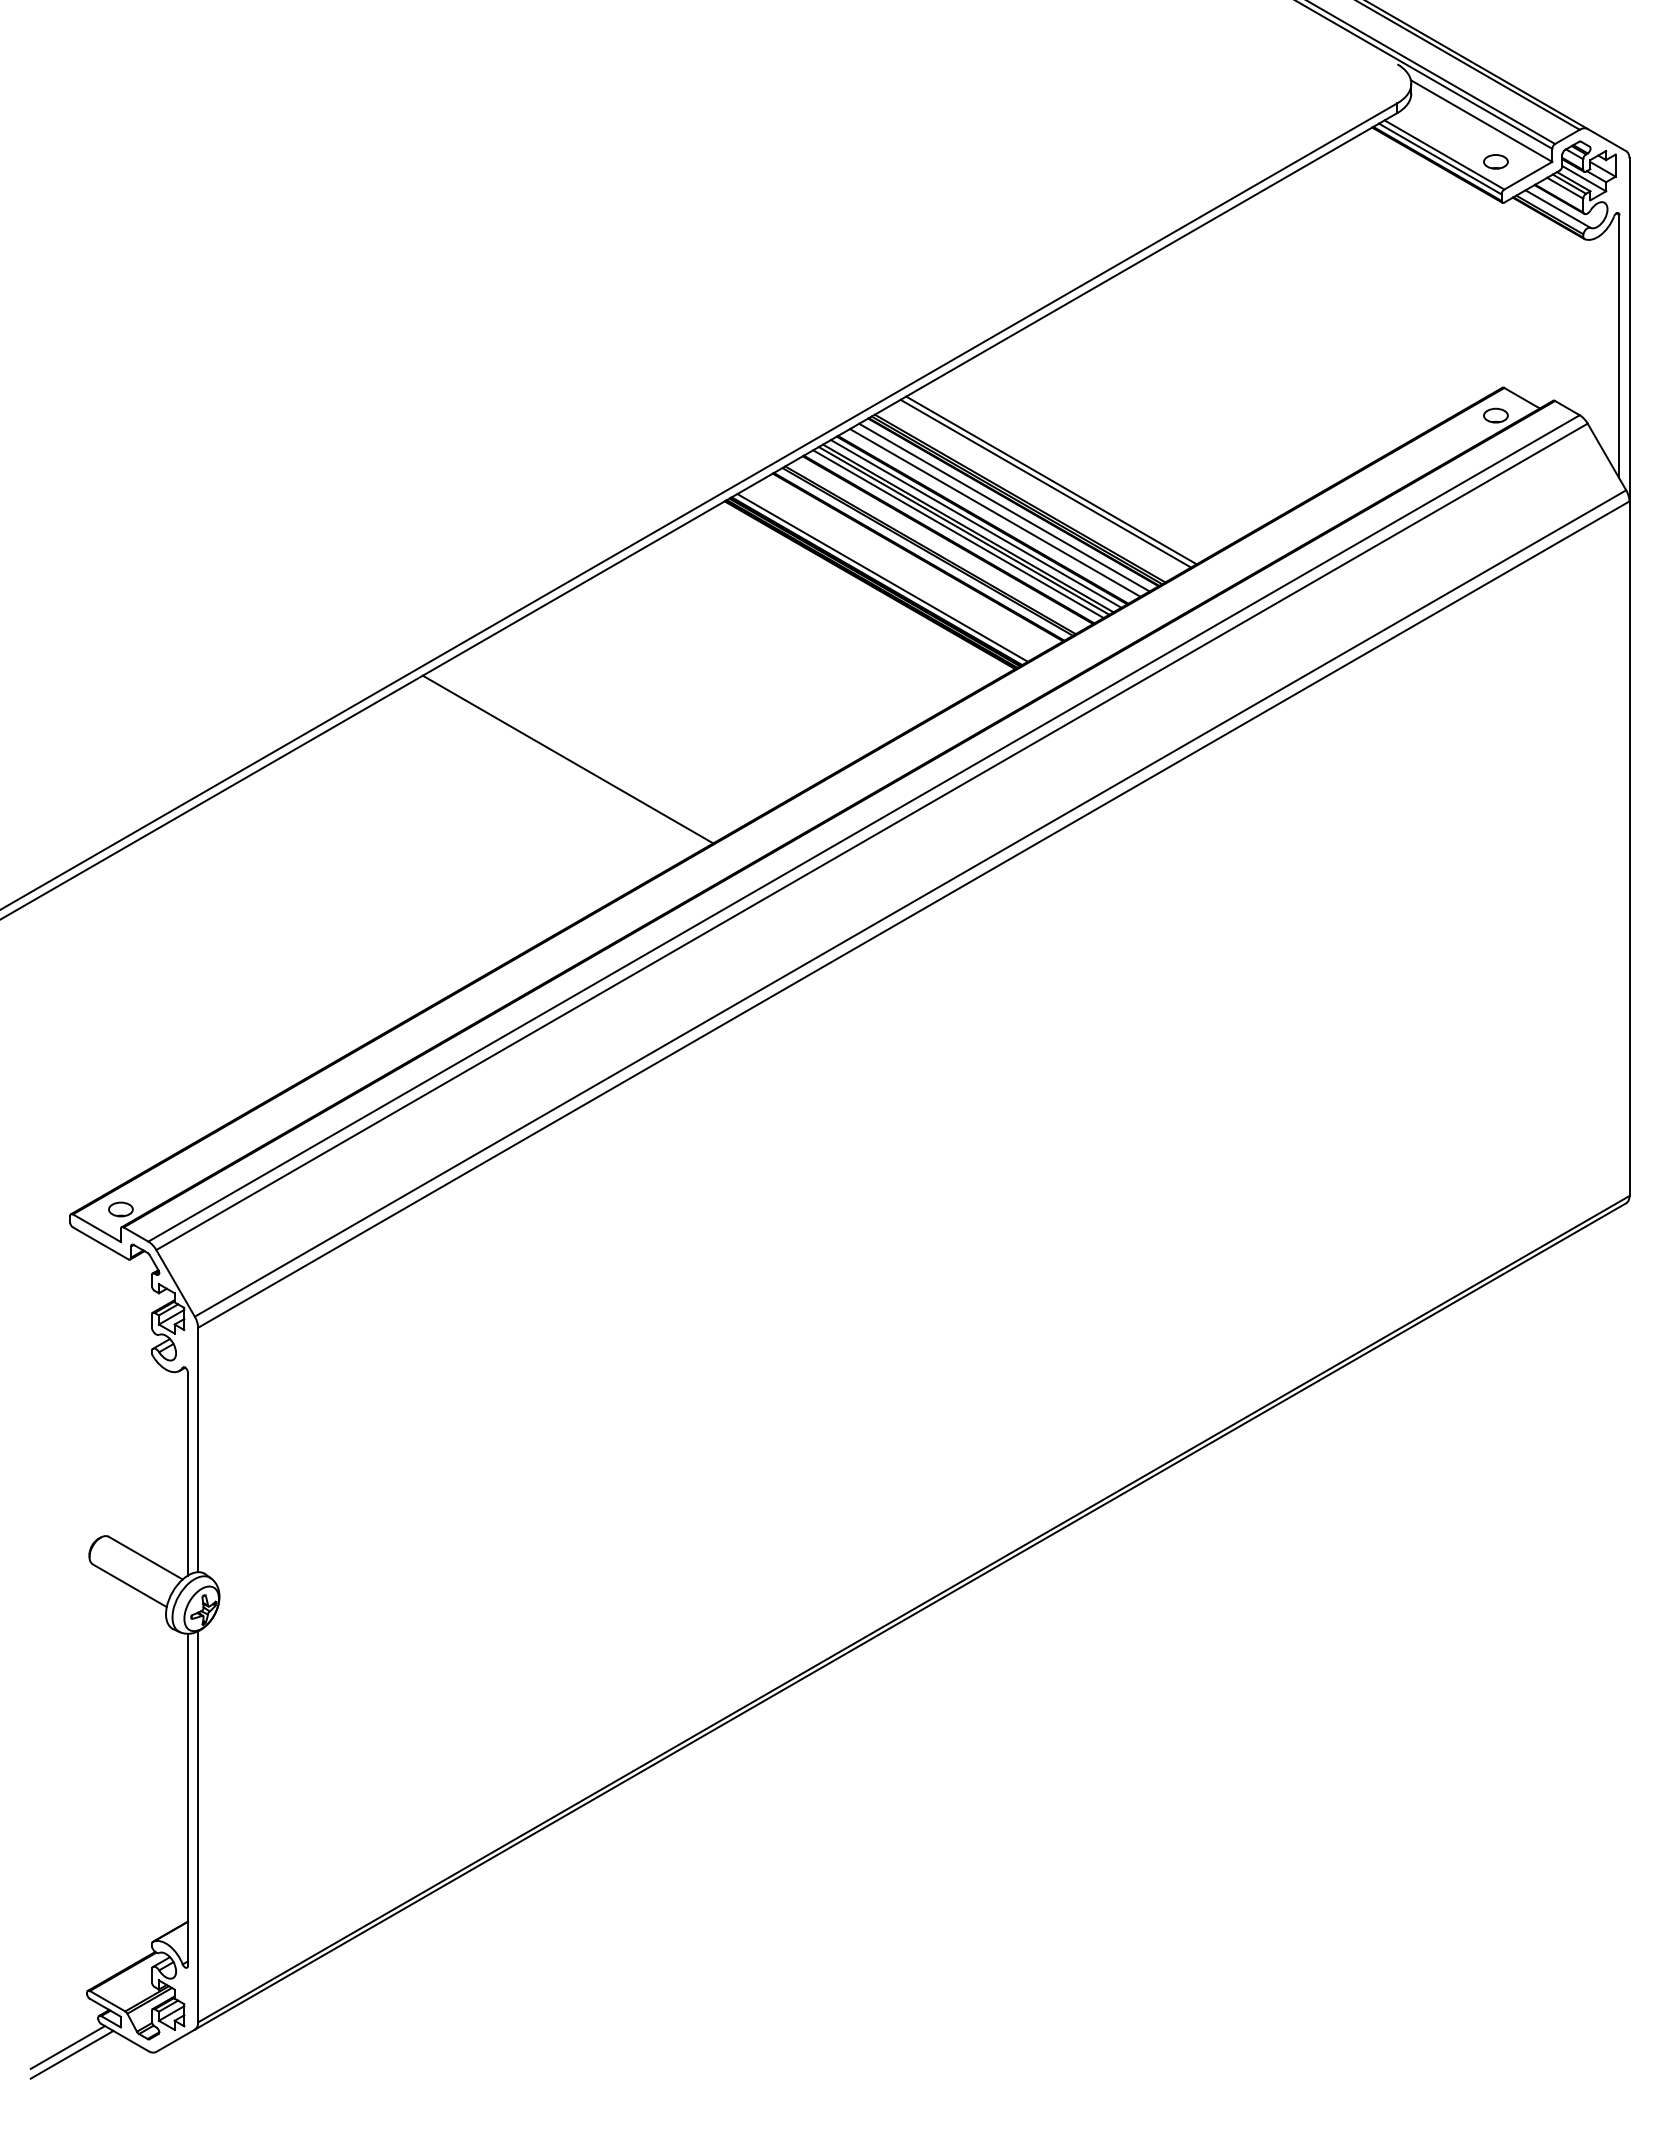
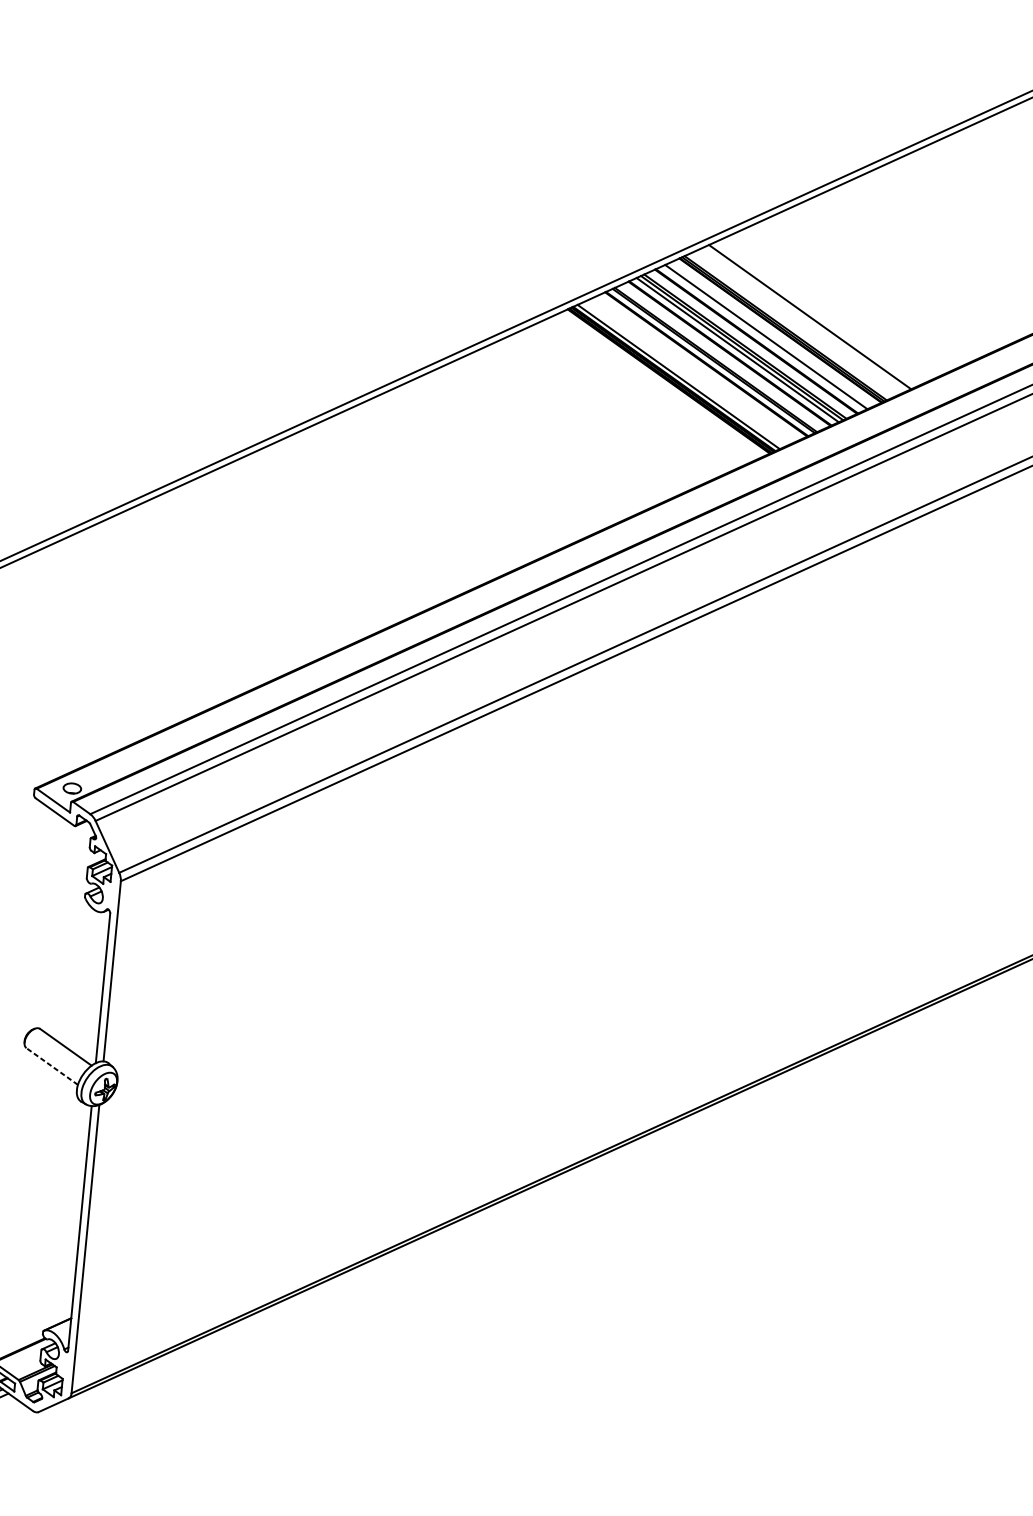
line: (1045, 483) -> (805, 318), removed
line: (1004, 507) -> (773, 333), removed
line: (975, 523) -> (751, 343), removed
line: (567, 759) -> (433, 488), removed
line: (129, 1585) -> (52, 1066), solid -> dashed

